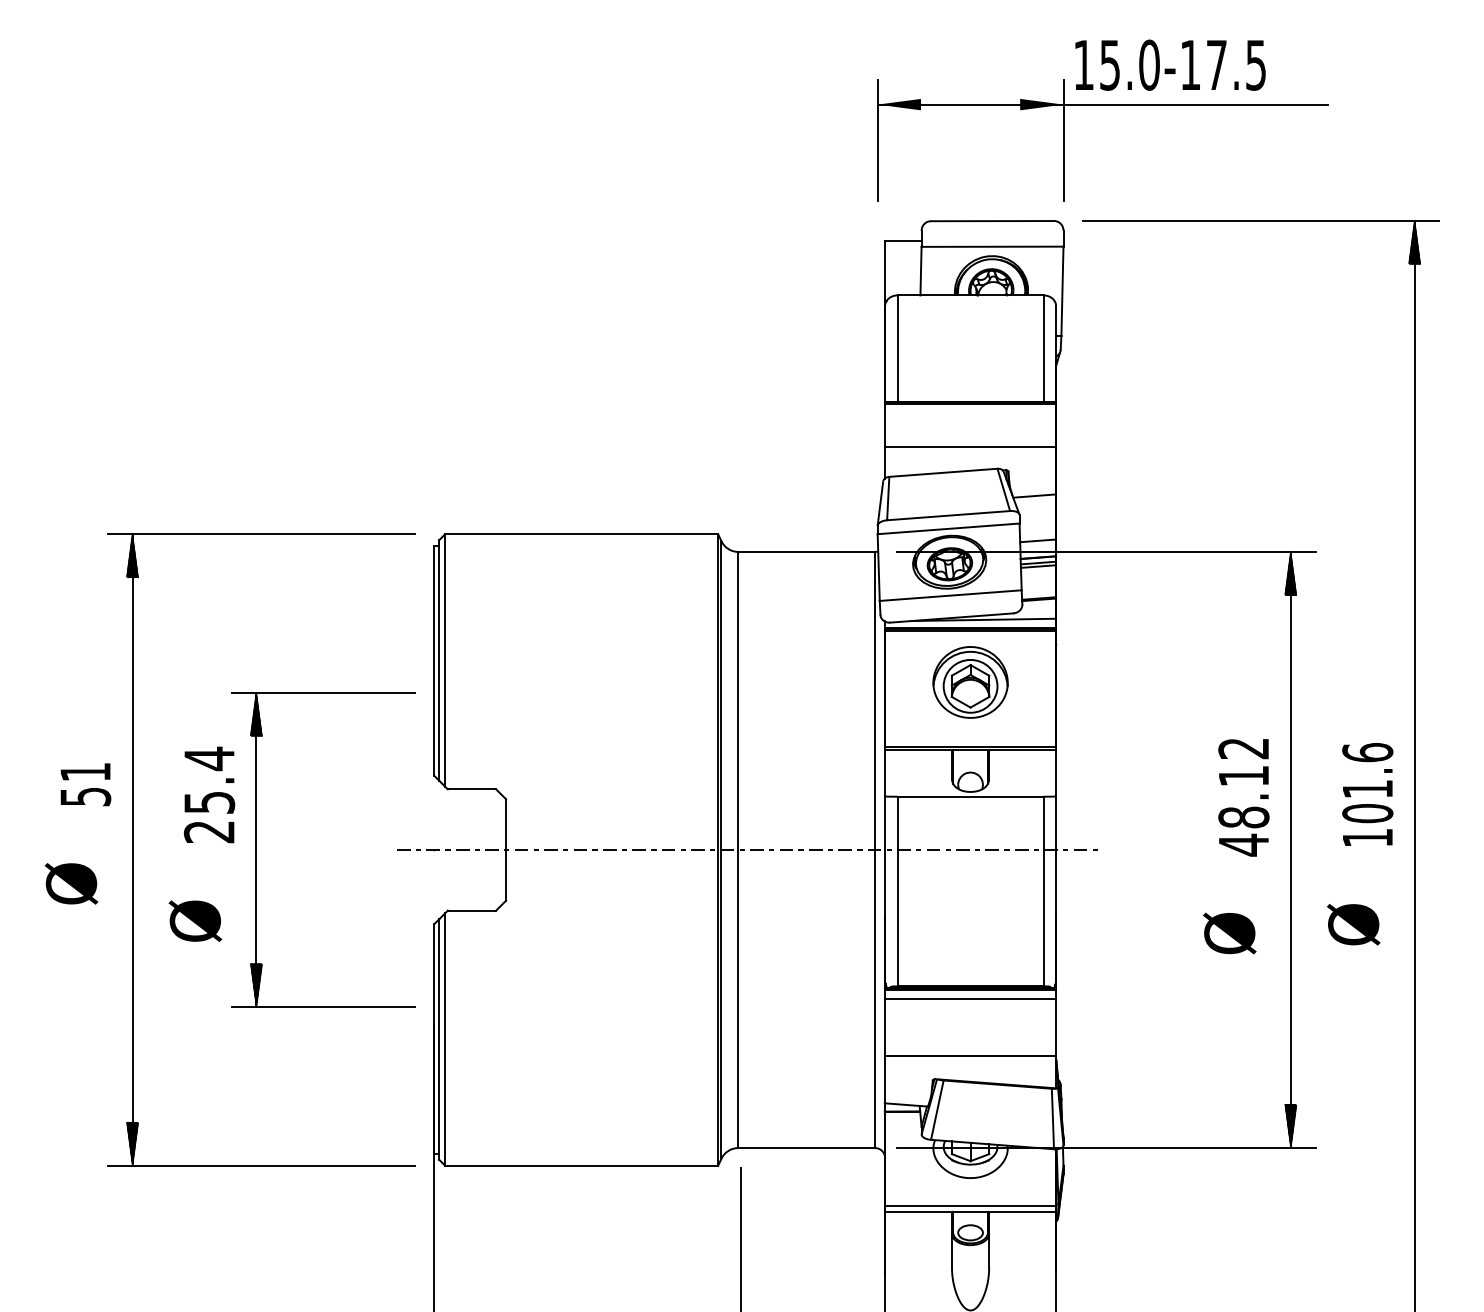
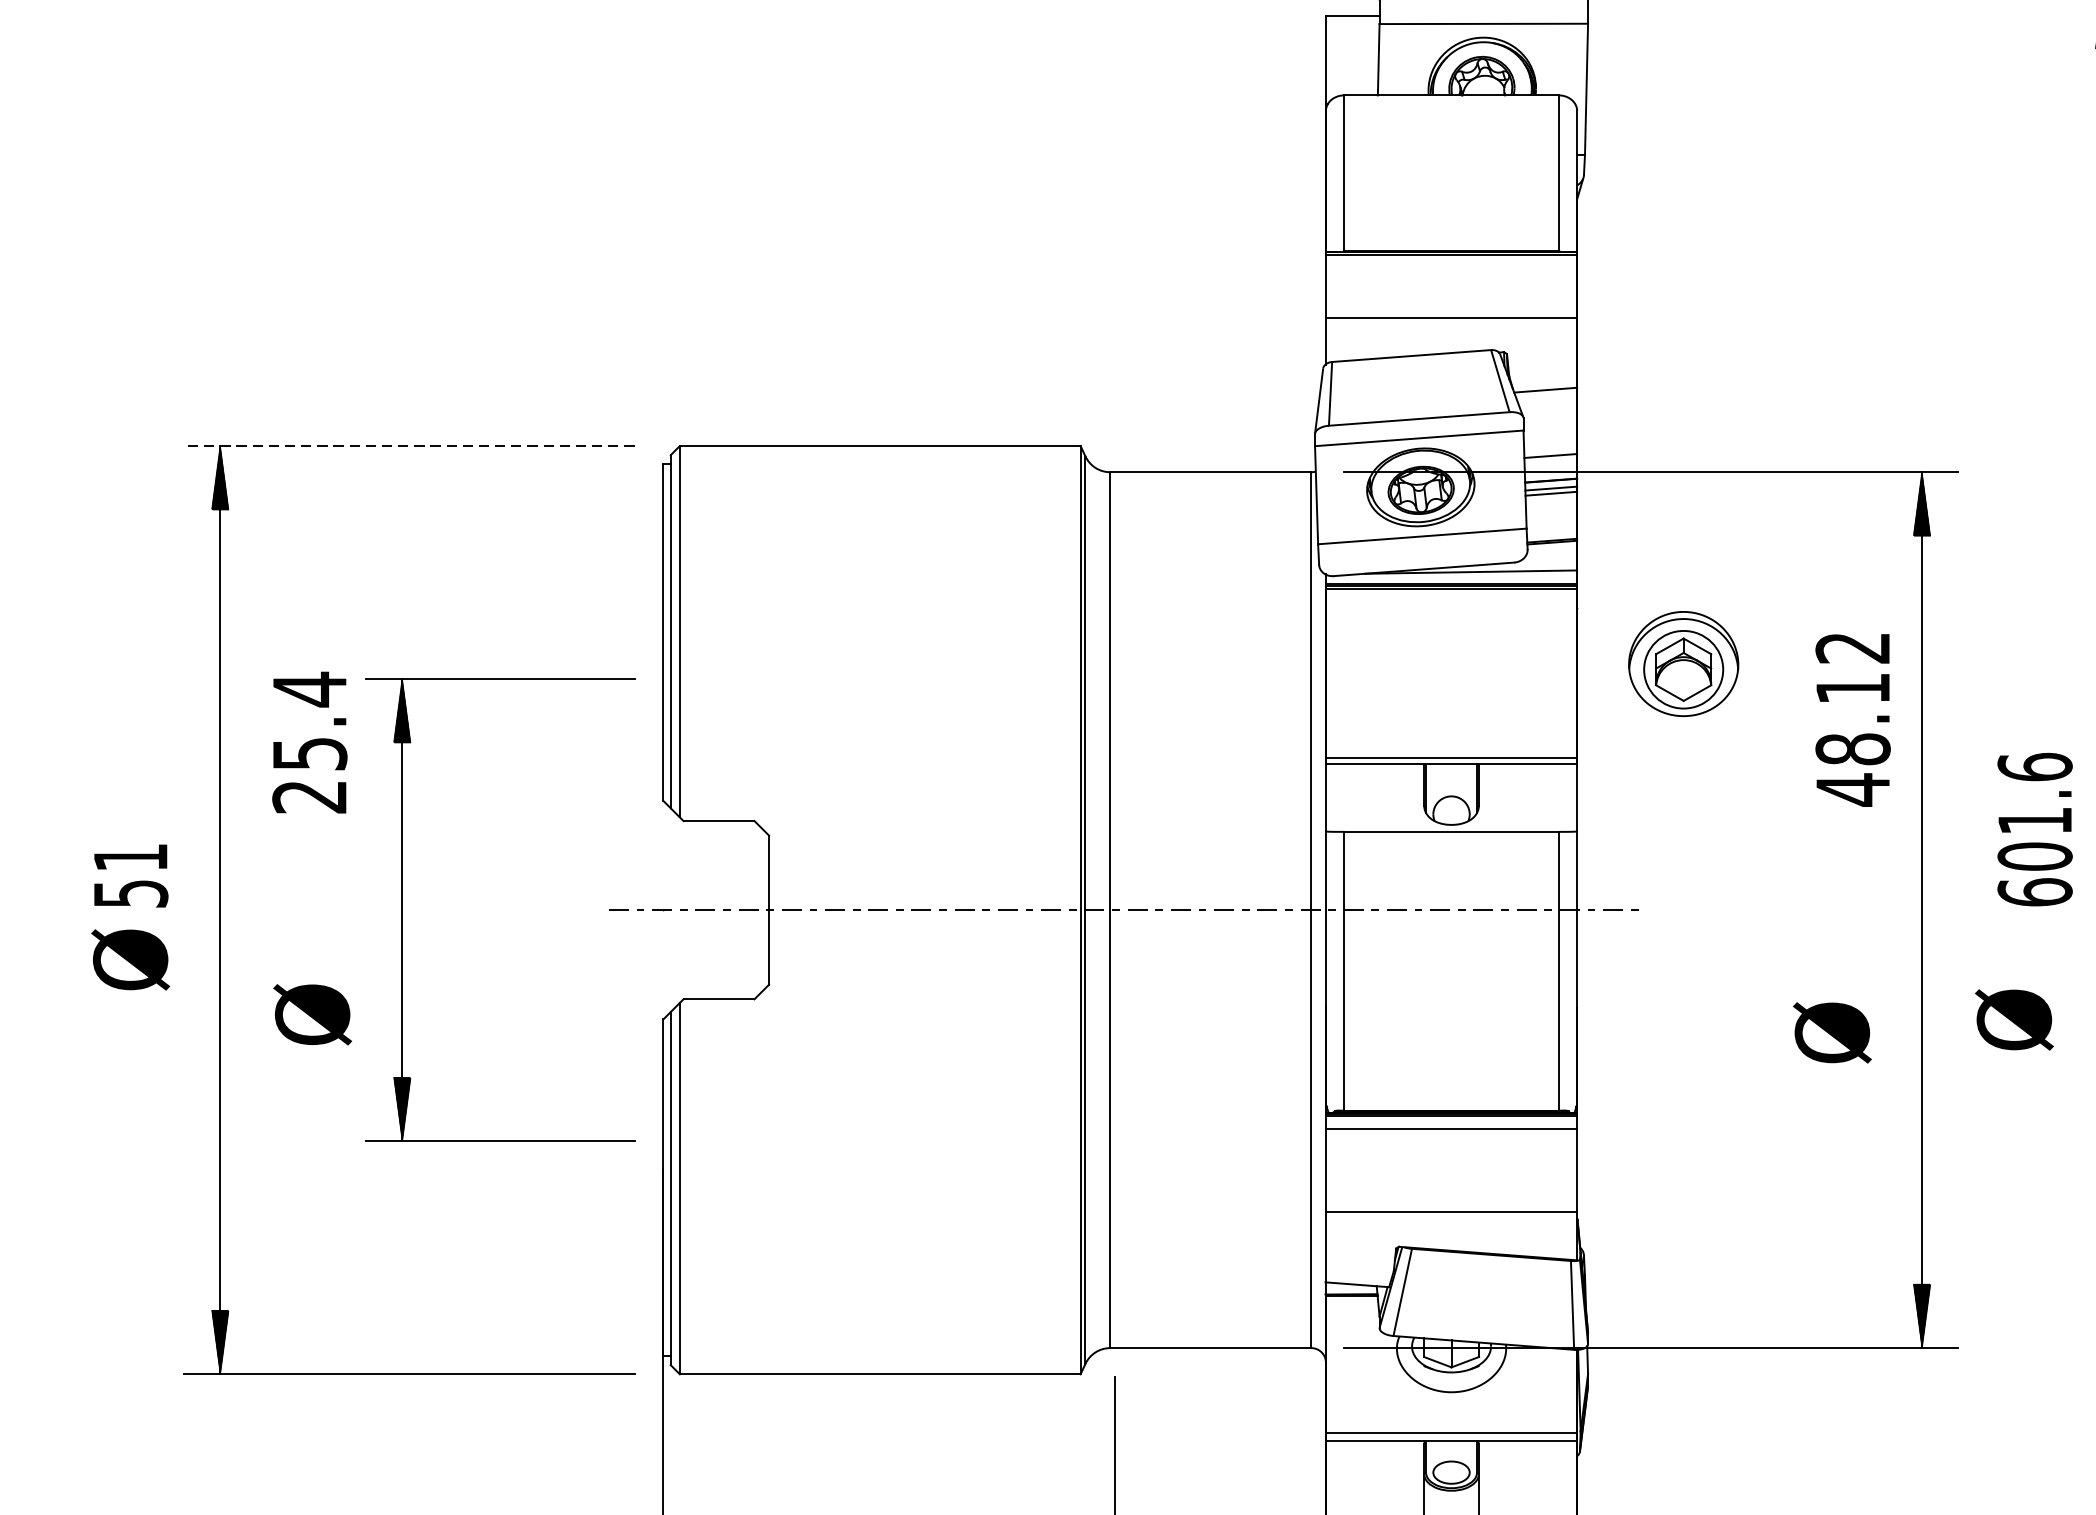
line: (260, 534) -> (408, 446), solid -> dashed
part: (970, 682) -> (1683, 664), moved
text: (85, 784) -> (130, 875), moved
text: (209, 794) -> (309, 741), moved
text: (1243, 797) -> (1852, 719), moved
text: (1367, 837) -> (2034, 891), 101.6 -> 601.6

